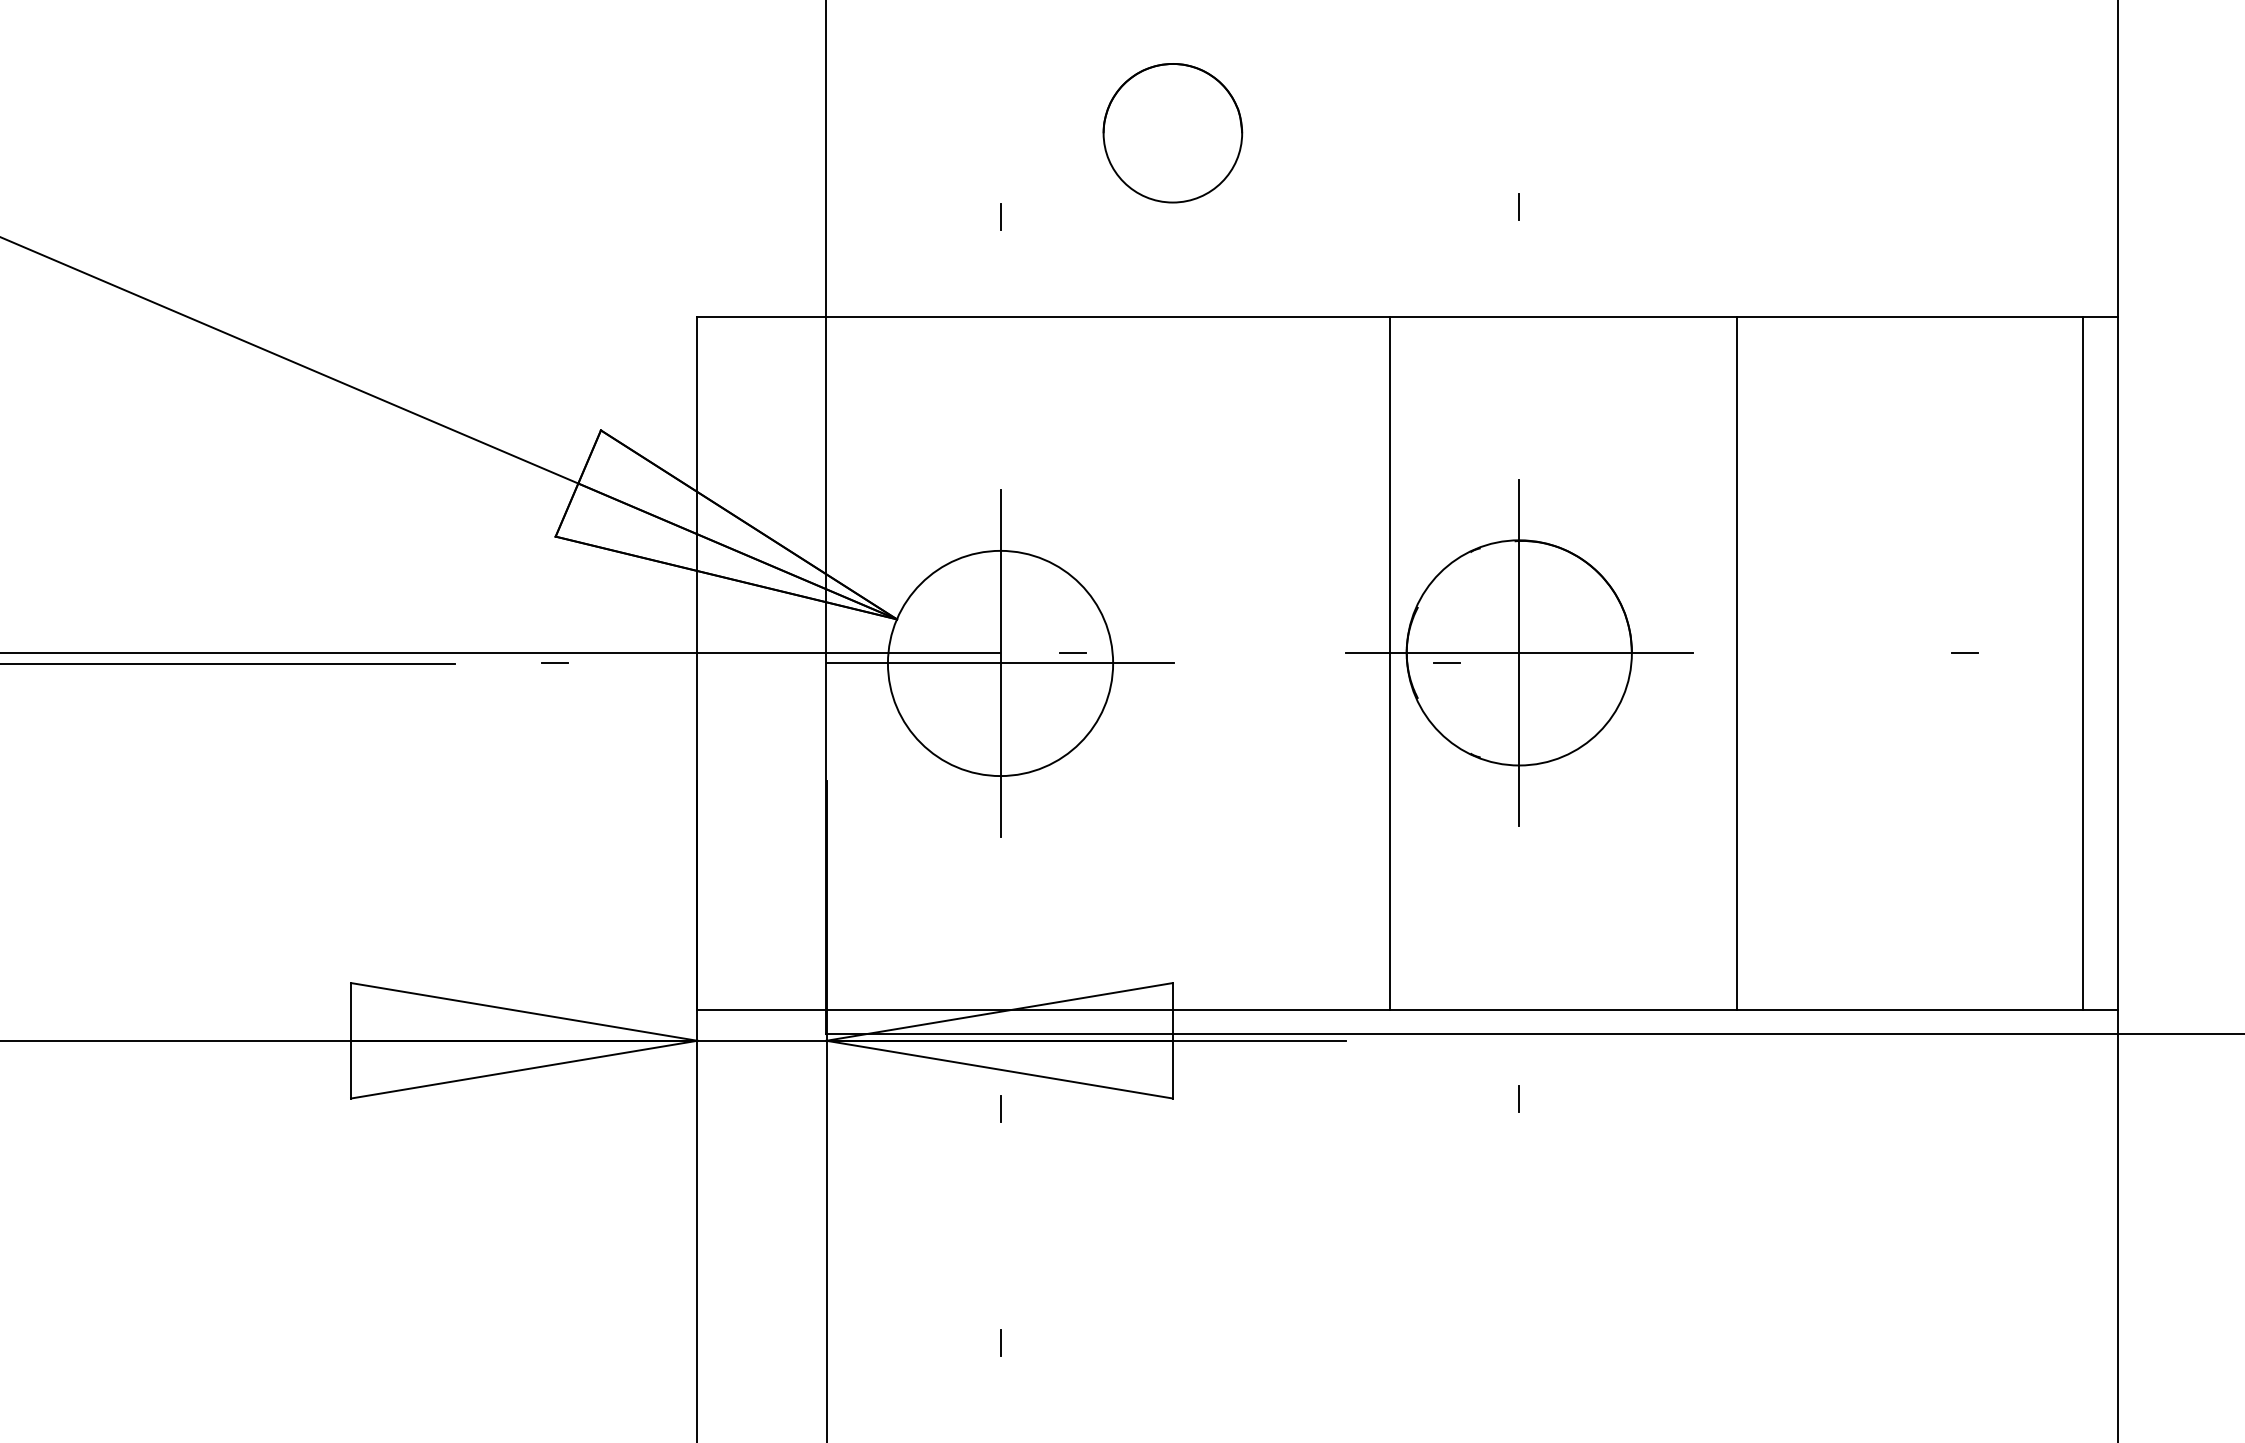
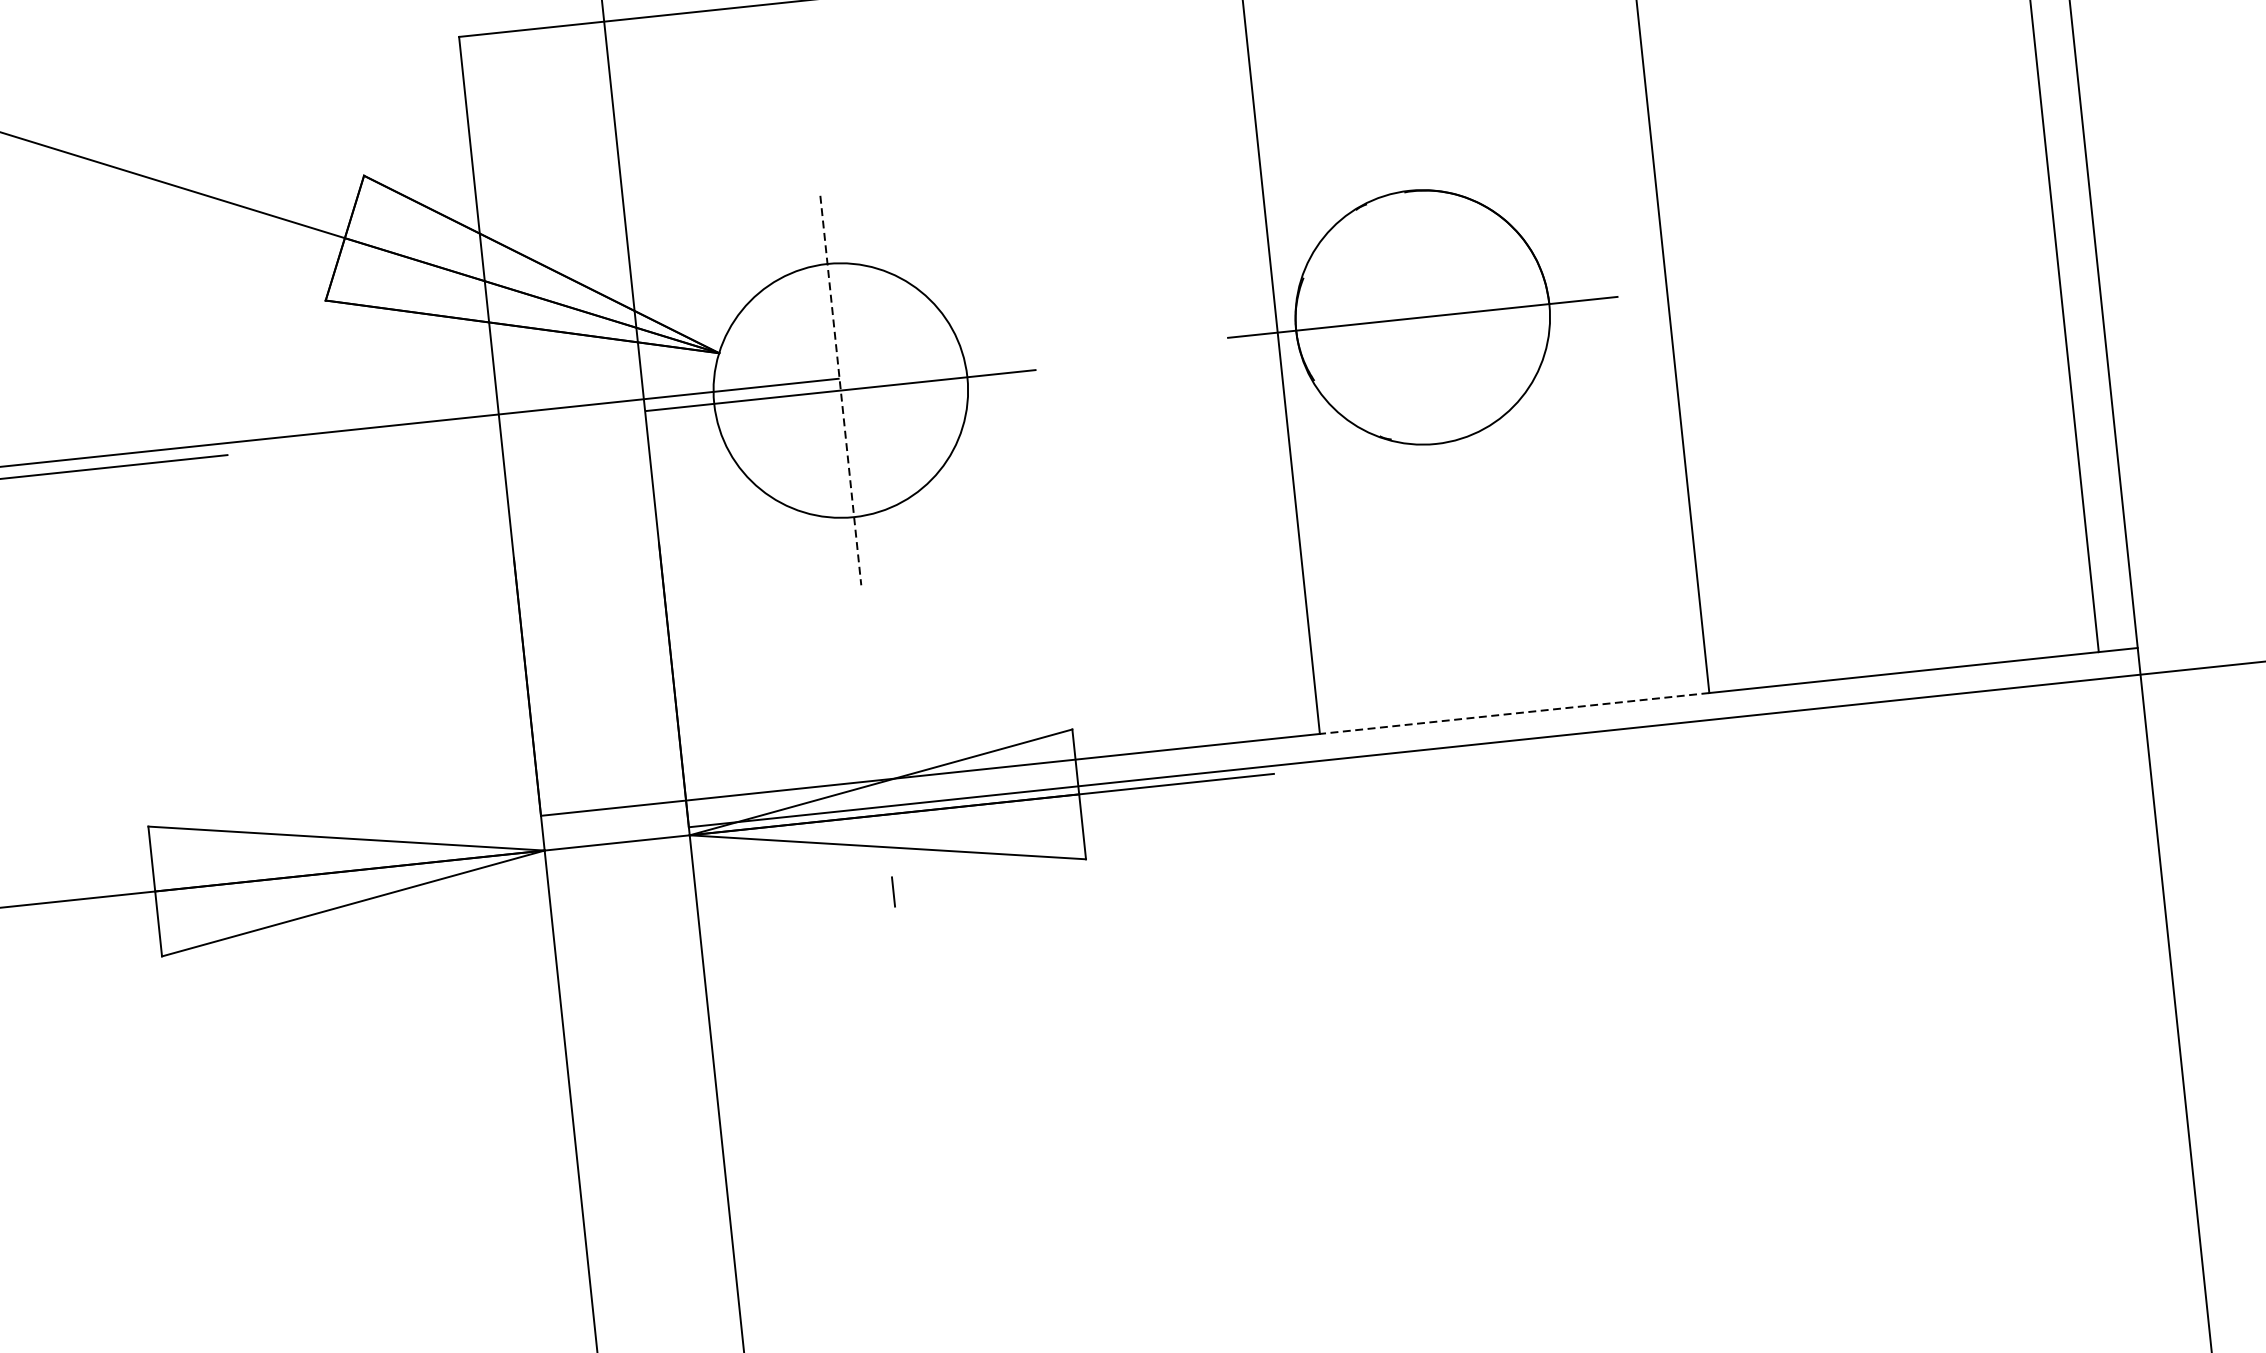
line: (1073, 652) -> (921, 369), removed
line: (1519, 652) -> (1422, 316), removed
line: (1965, 652) -> (1924, 264), removed
line: (554, 663) -> (339, 443), removed
line: (1000, 663) -> (840, 390), solid -> dashed
line: (1446, 663) -> (1342, 337), removed
line: (1562, 1009) -> (1513, 713), solid -> dashed
line: (1519, 1098) -> (1475, 818), removed
line: (1000, 1343) -> (921, 1155), removed

